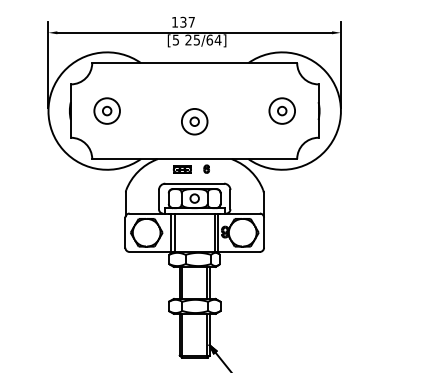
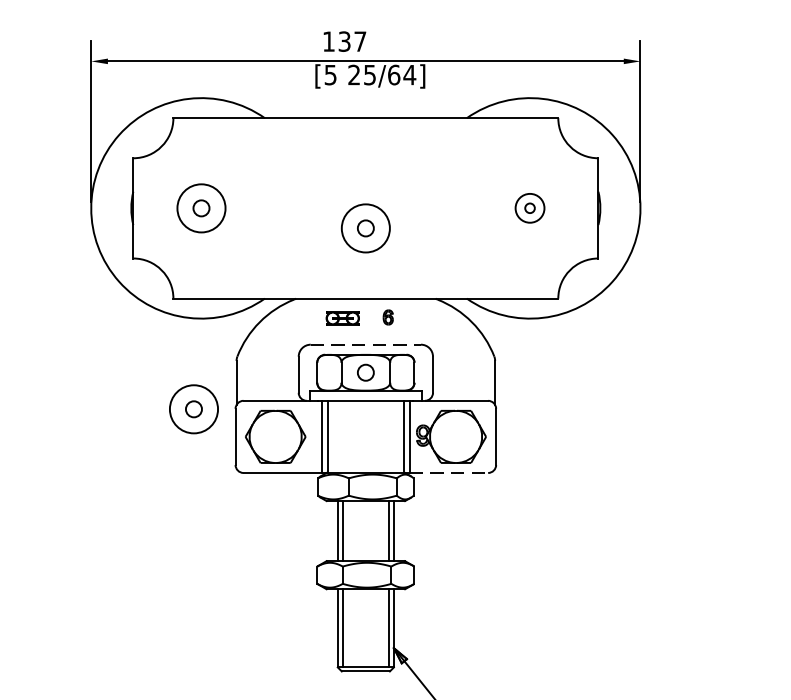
part: (281, 110) -> (528, 207), size x0.6
line: (195, 183) -> (367, 344), solid -> dashed
part: (102, 217) -> (192, 408), added
line: (238, 251) -> (448, 472), solid -> dashed

